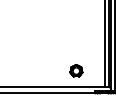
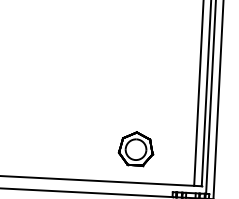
part: (76, 70) -> (136, 148), size x1.4

